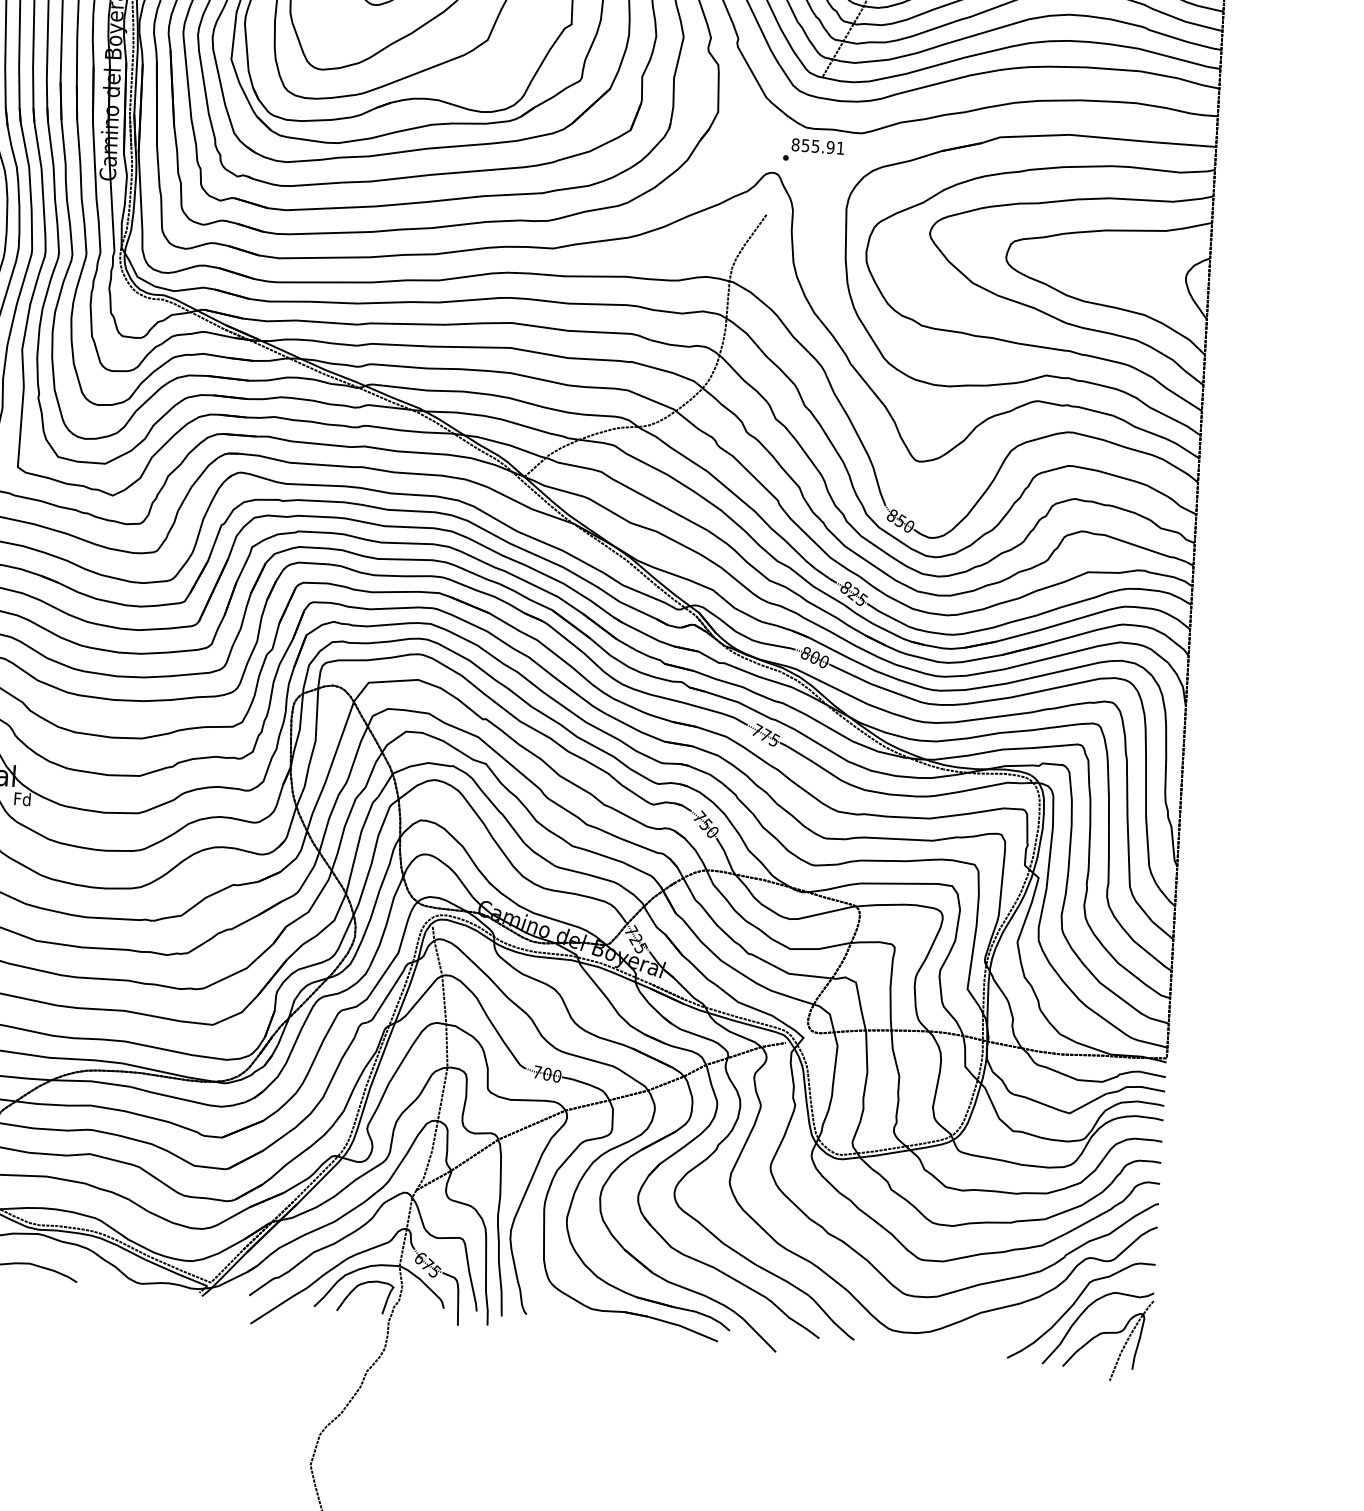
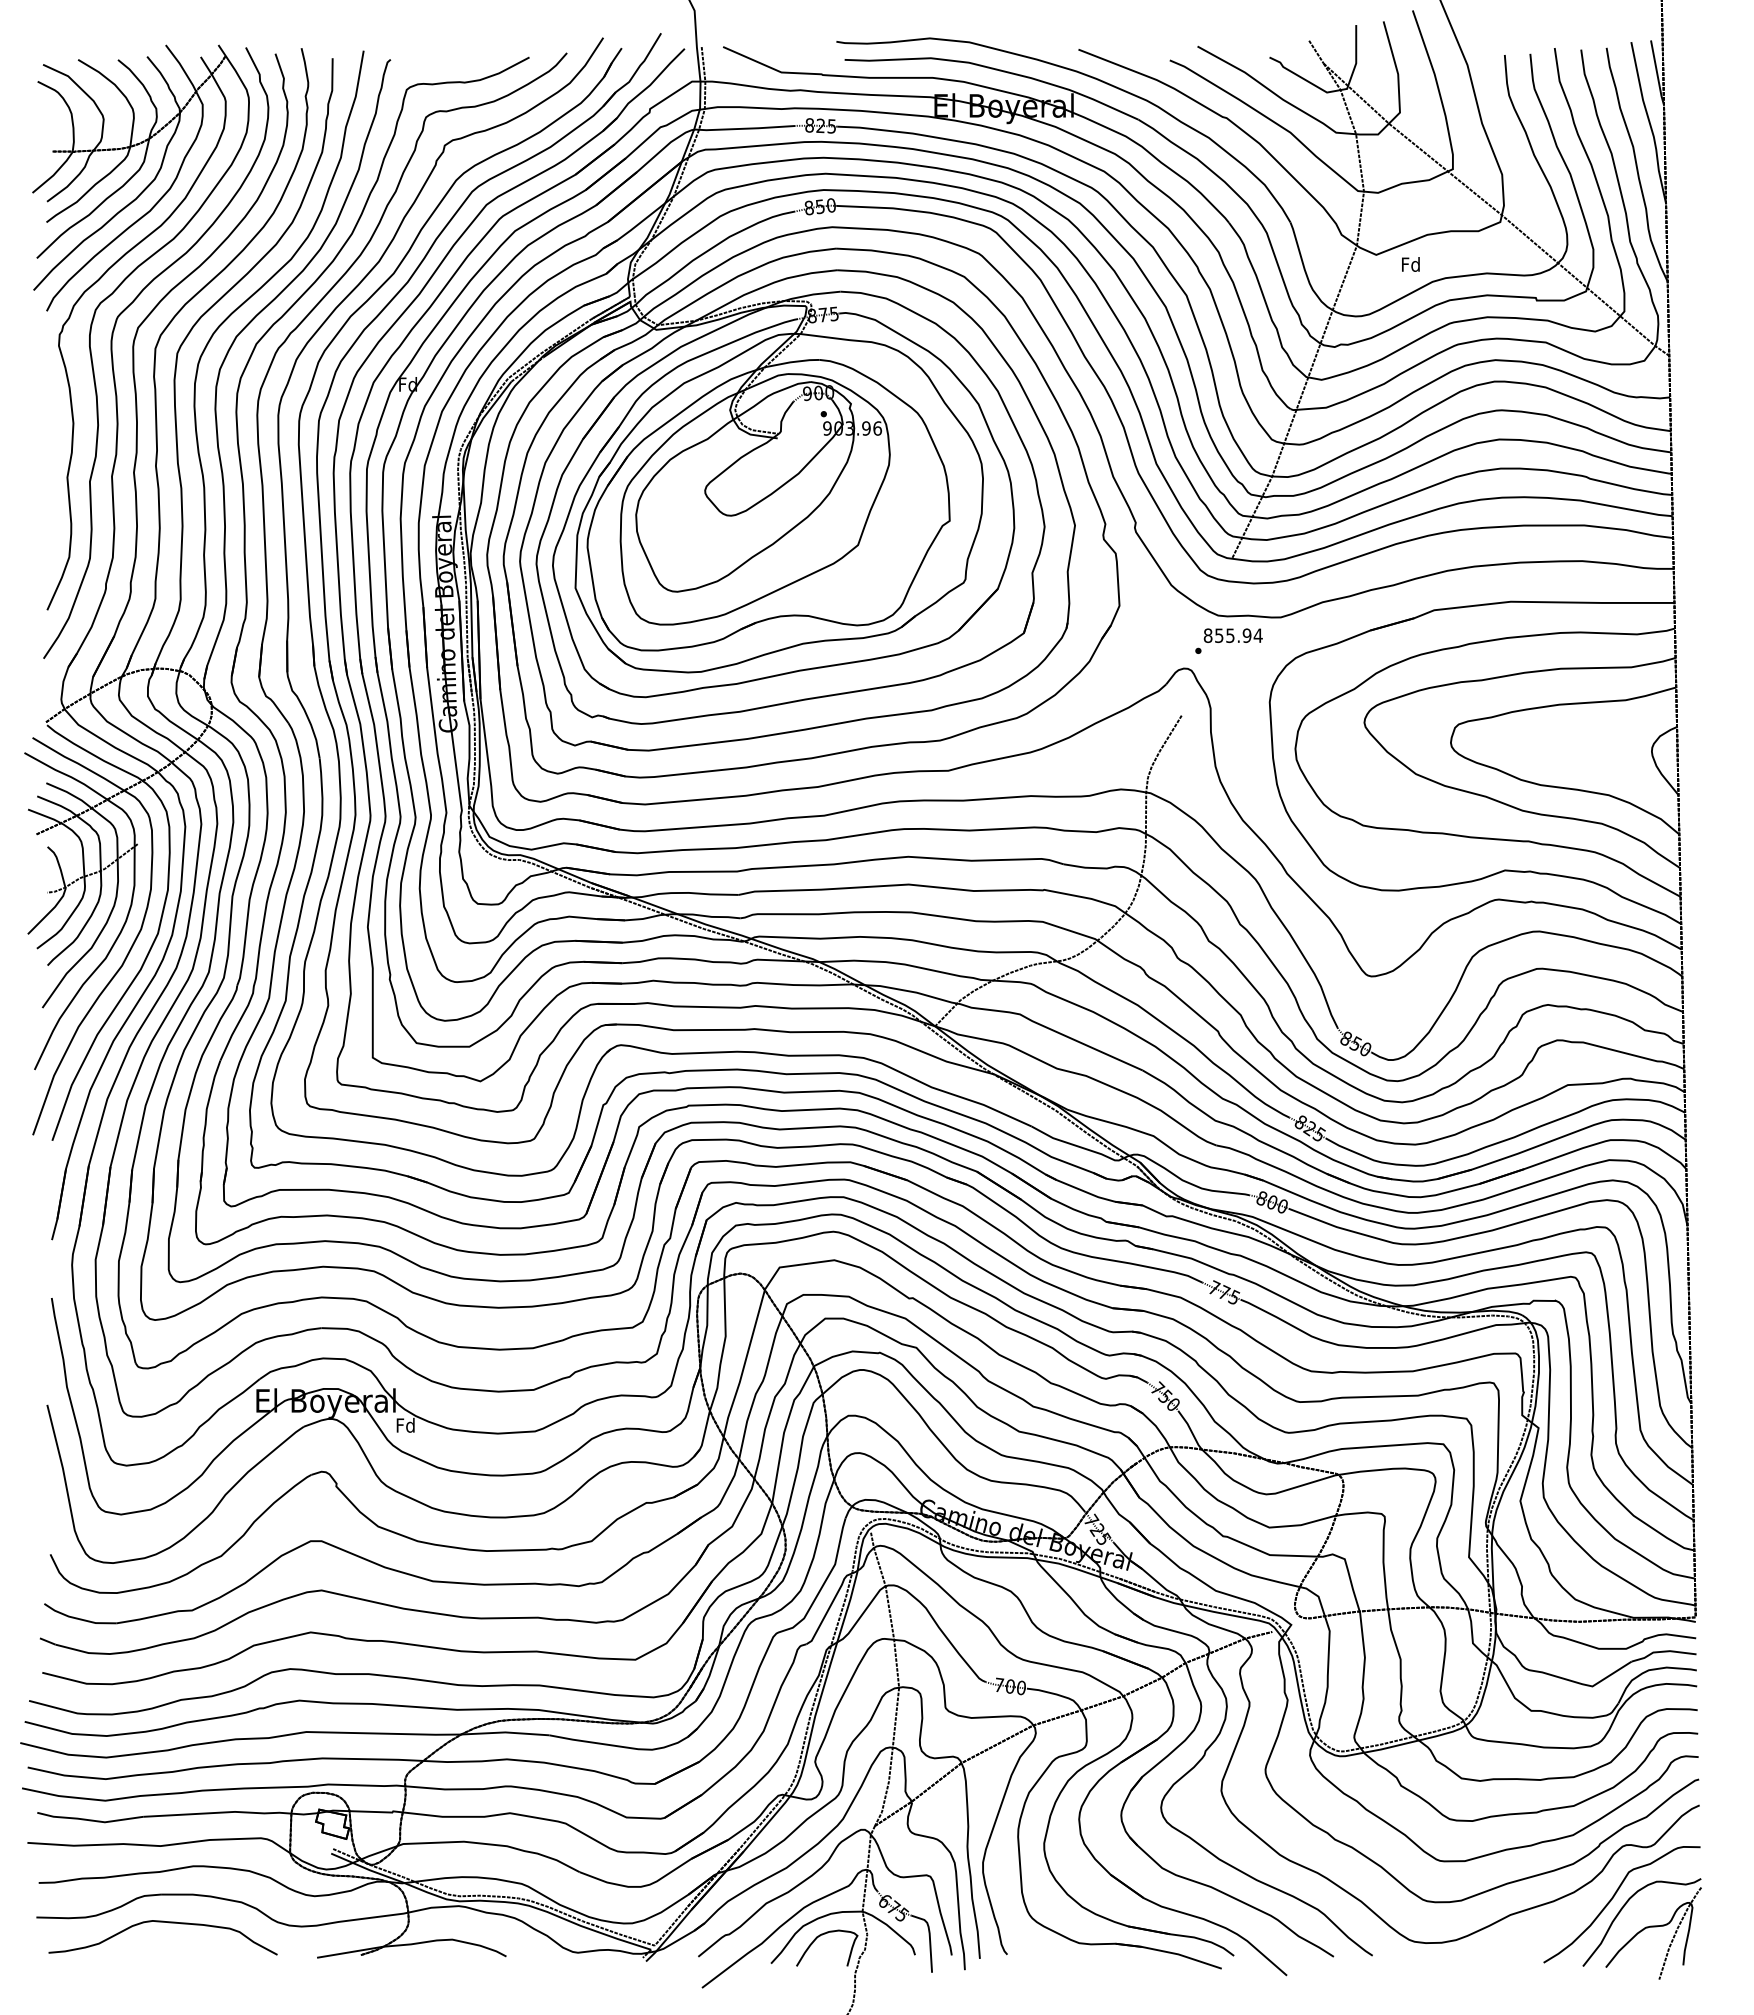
text: (839, 148) -> (1257, 635), 855.91 -> 855.94

